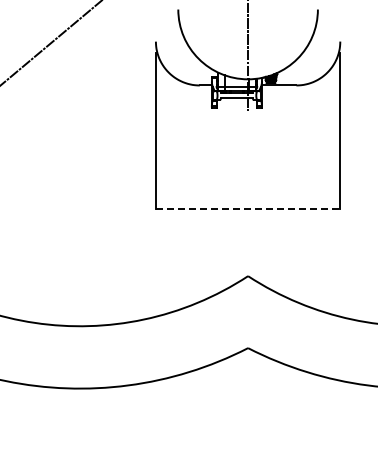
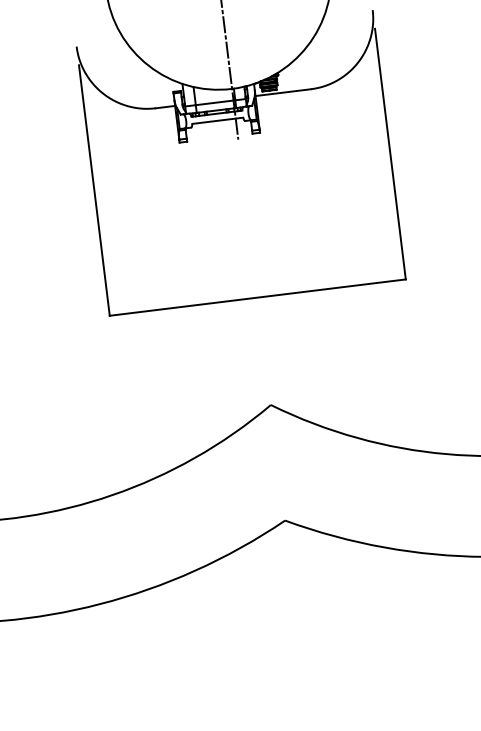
line: (248, 209) -> (258, 297), dashed -> solid

